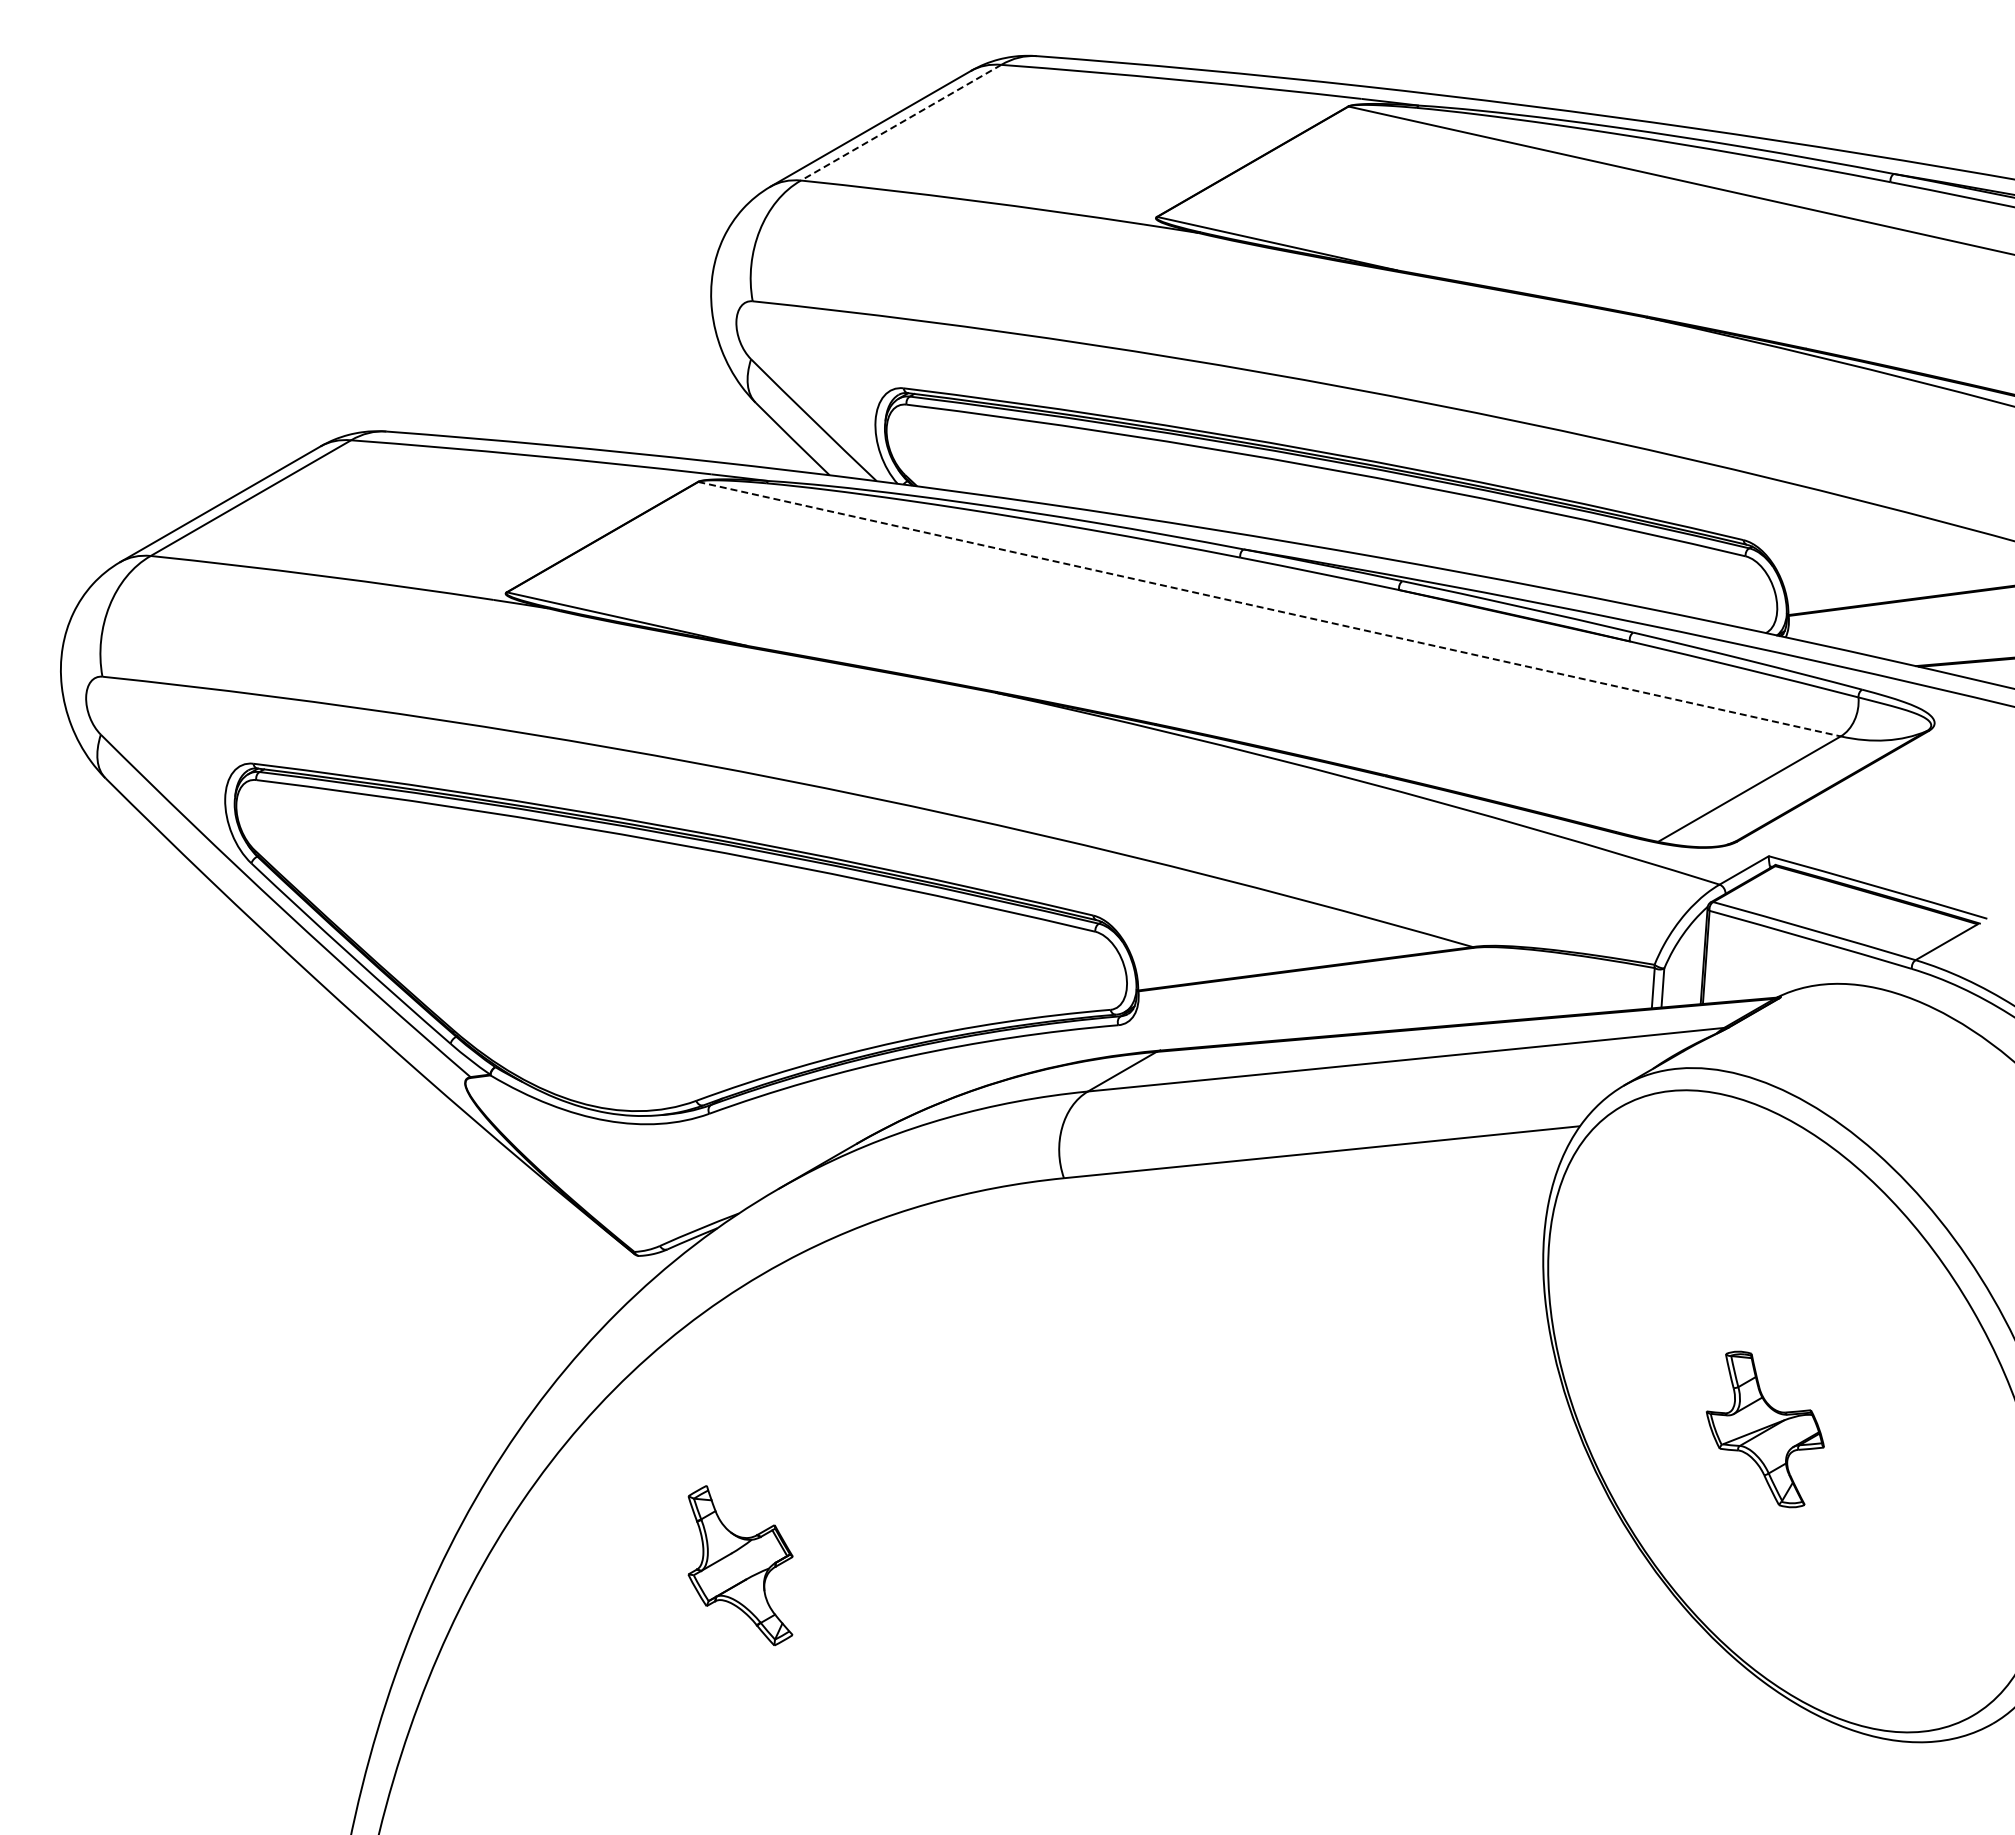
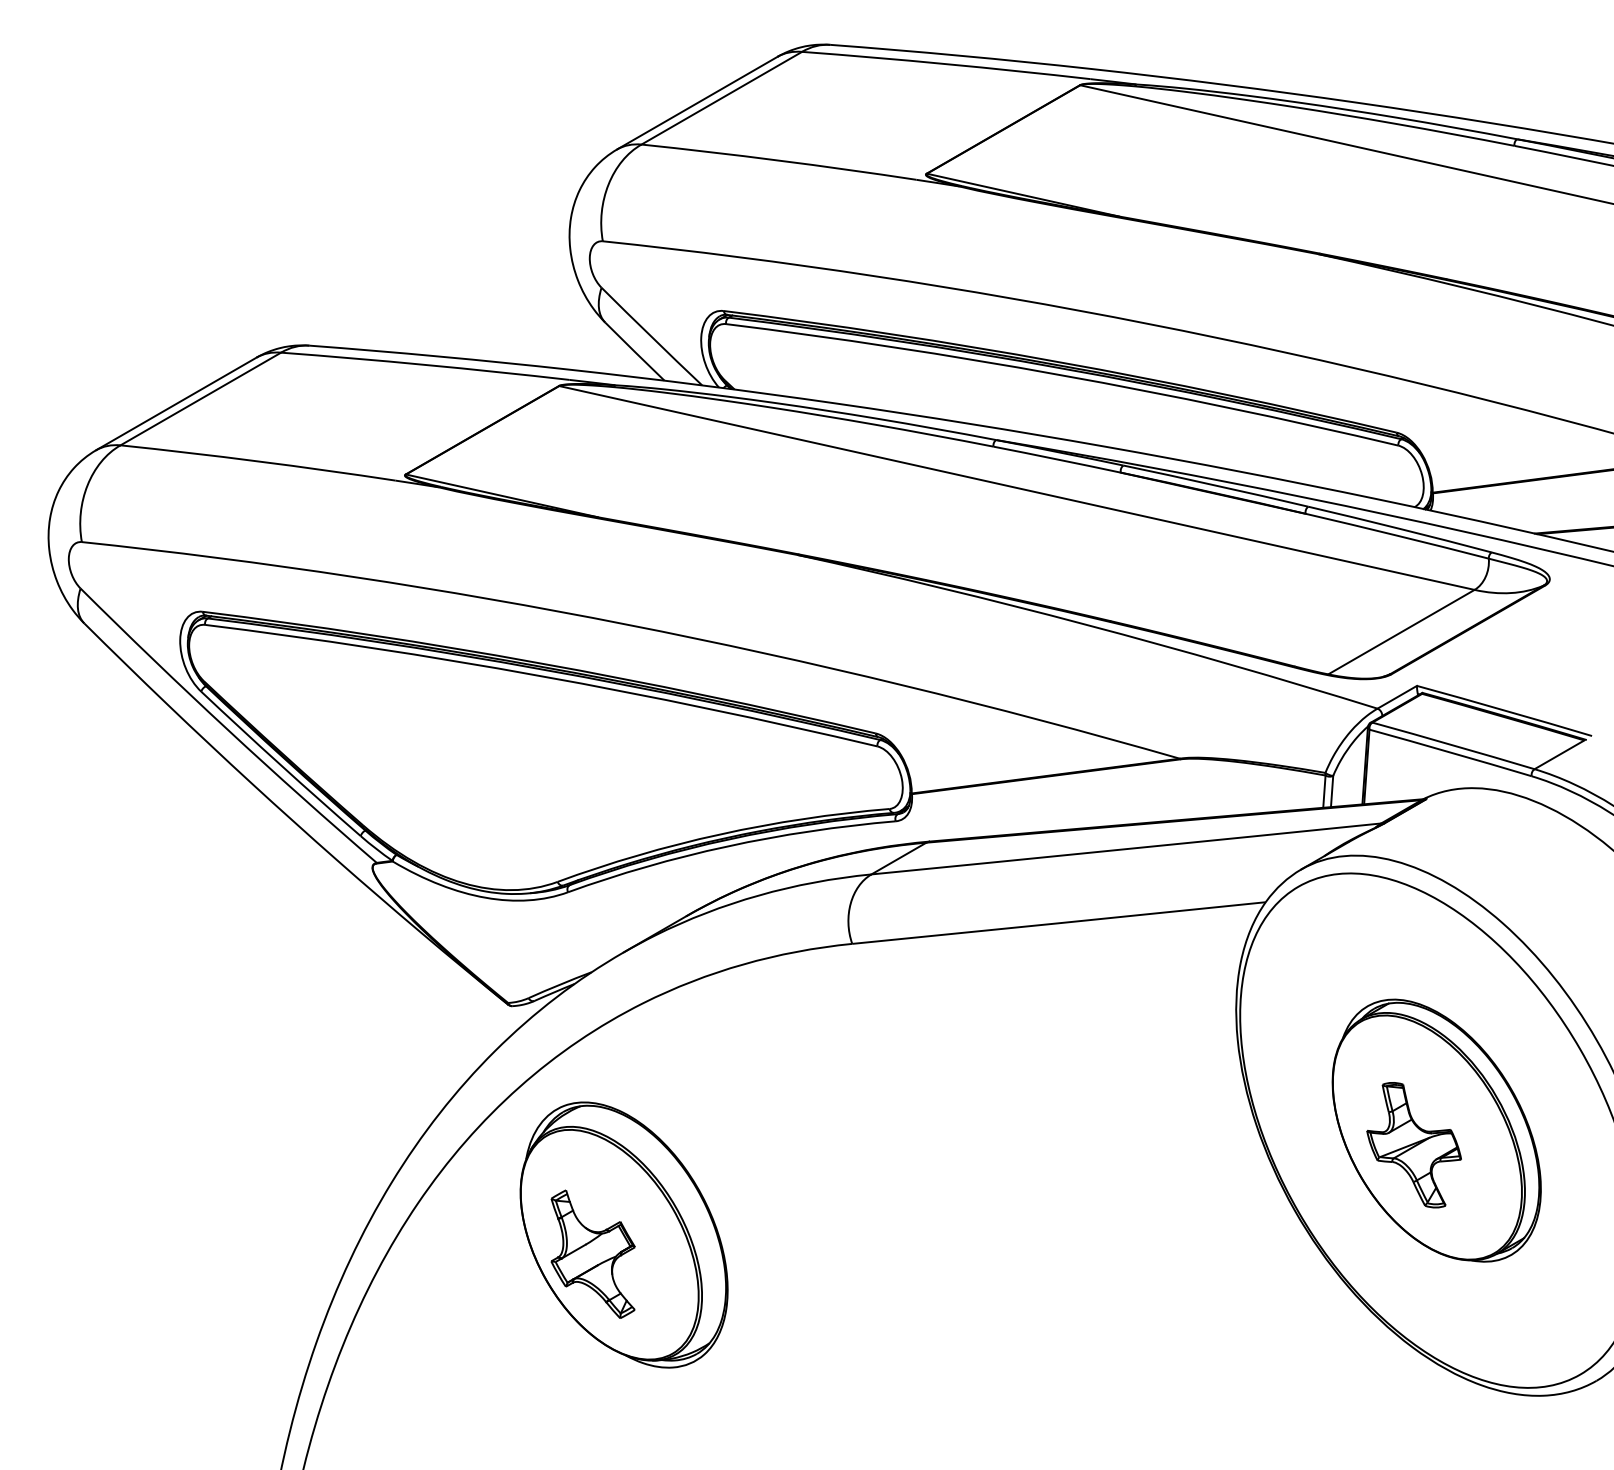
line: (901, 122) -> (722, 98), dashed -> solid
line: (1270, 609) -> (1017, 488), dashed -> solid
part: (1793, 1410) -> (1436, 1129), added
part: (779, 1541) -> (624, 1234), added

